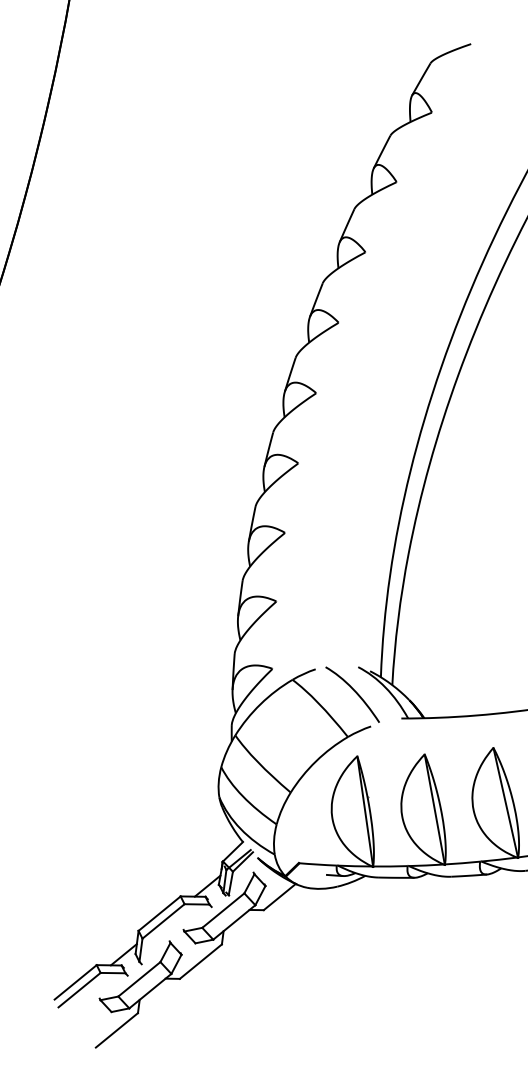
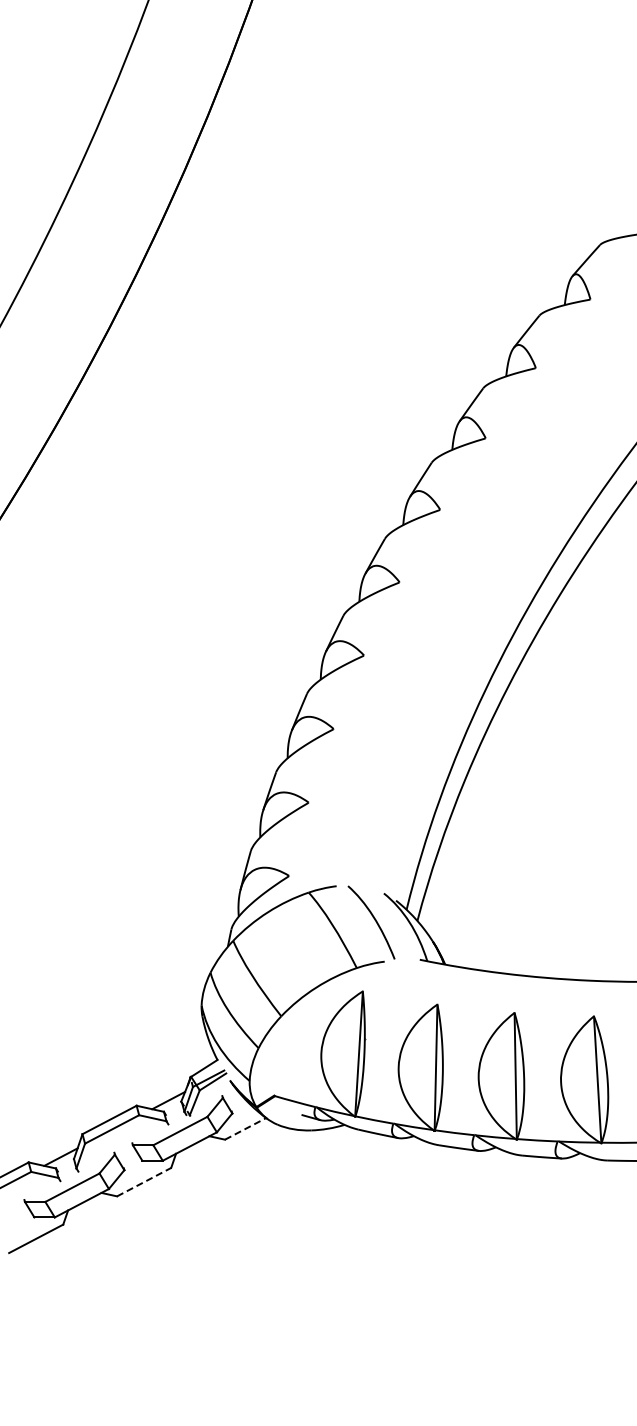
line: (280, 896) -> (246, 1128), solid -> dashed
line: (201, 961) -> (144, 1182), solid -> dashed

